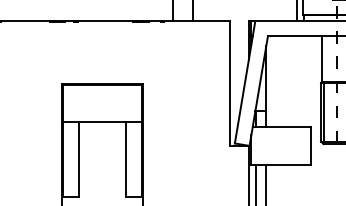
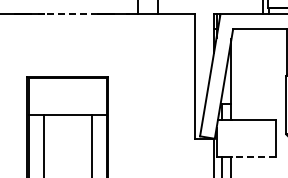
line: (105, 21) -> (70, 14), solid -> dashed
line: (288, 164) -> (253, 157), solid -> dashed

